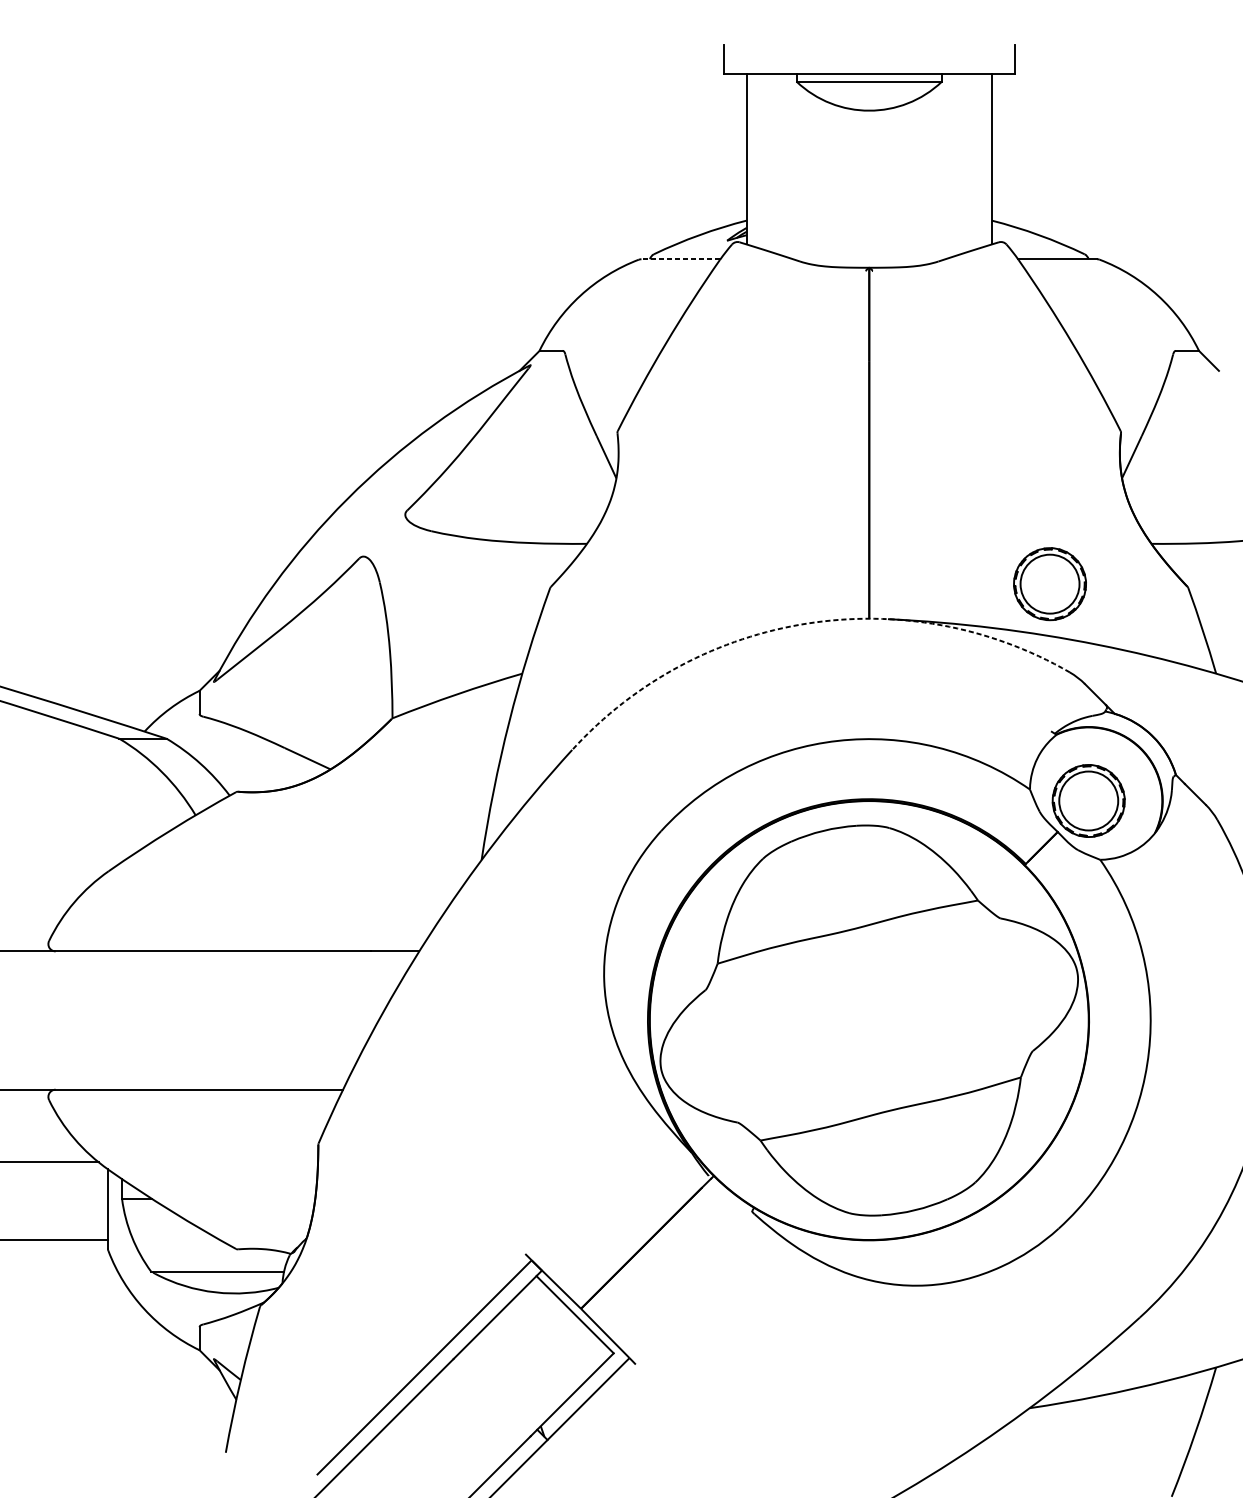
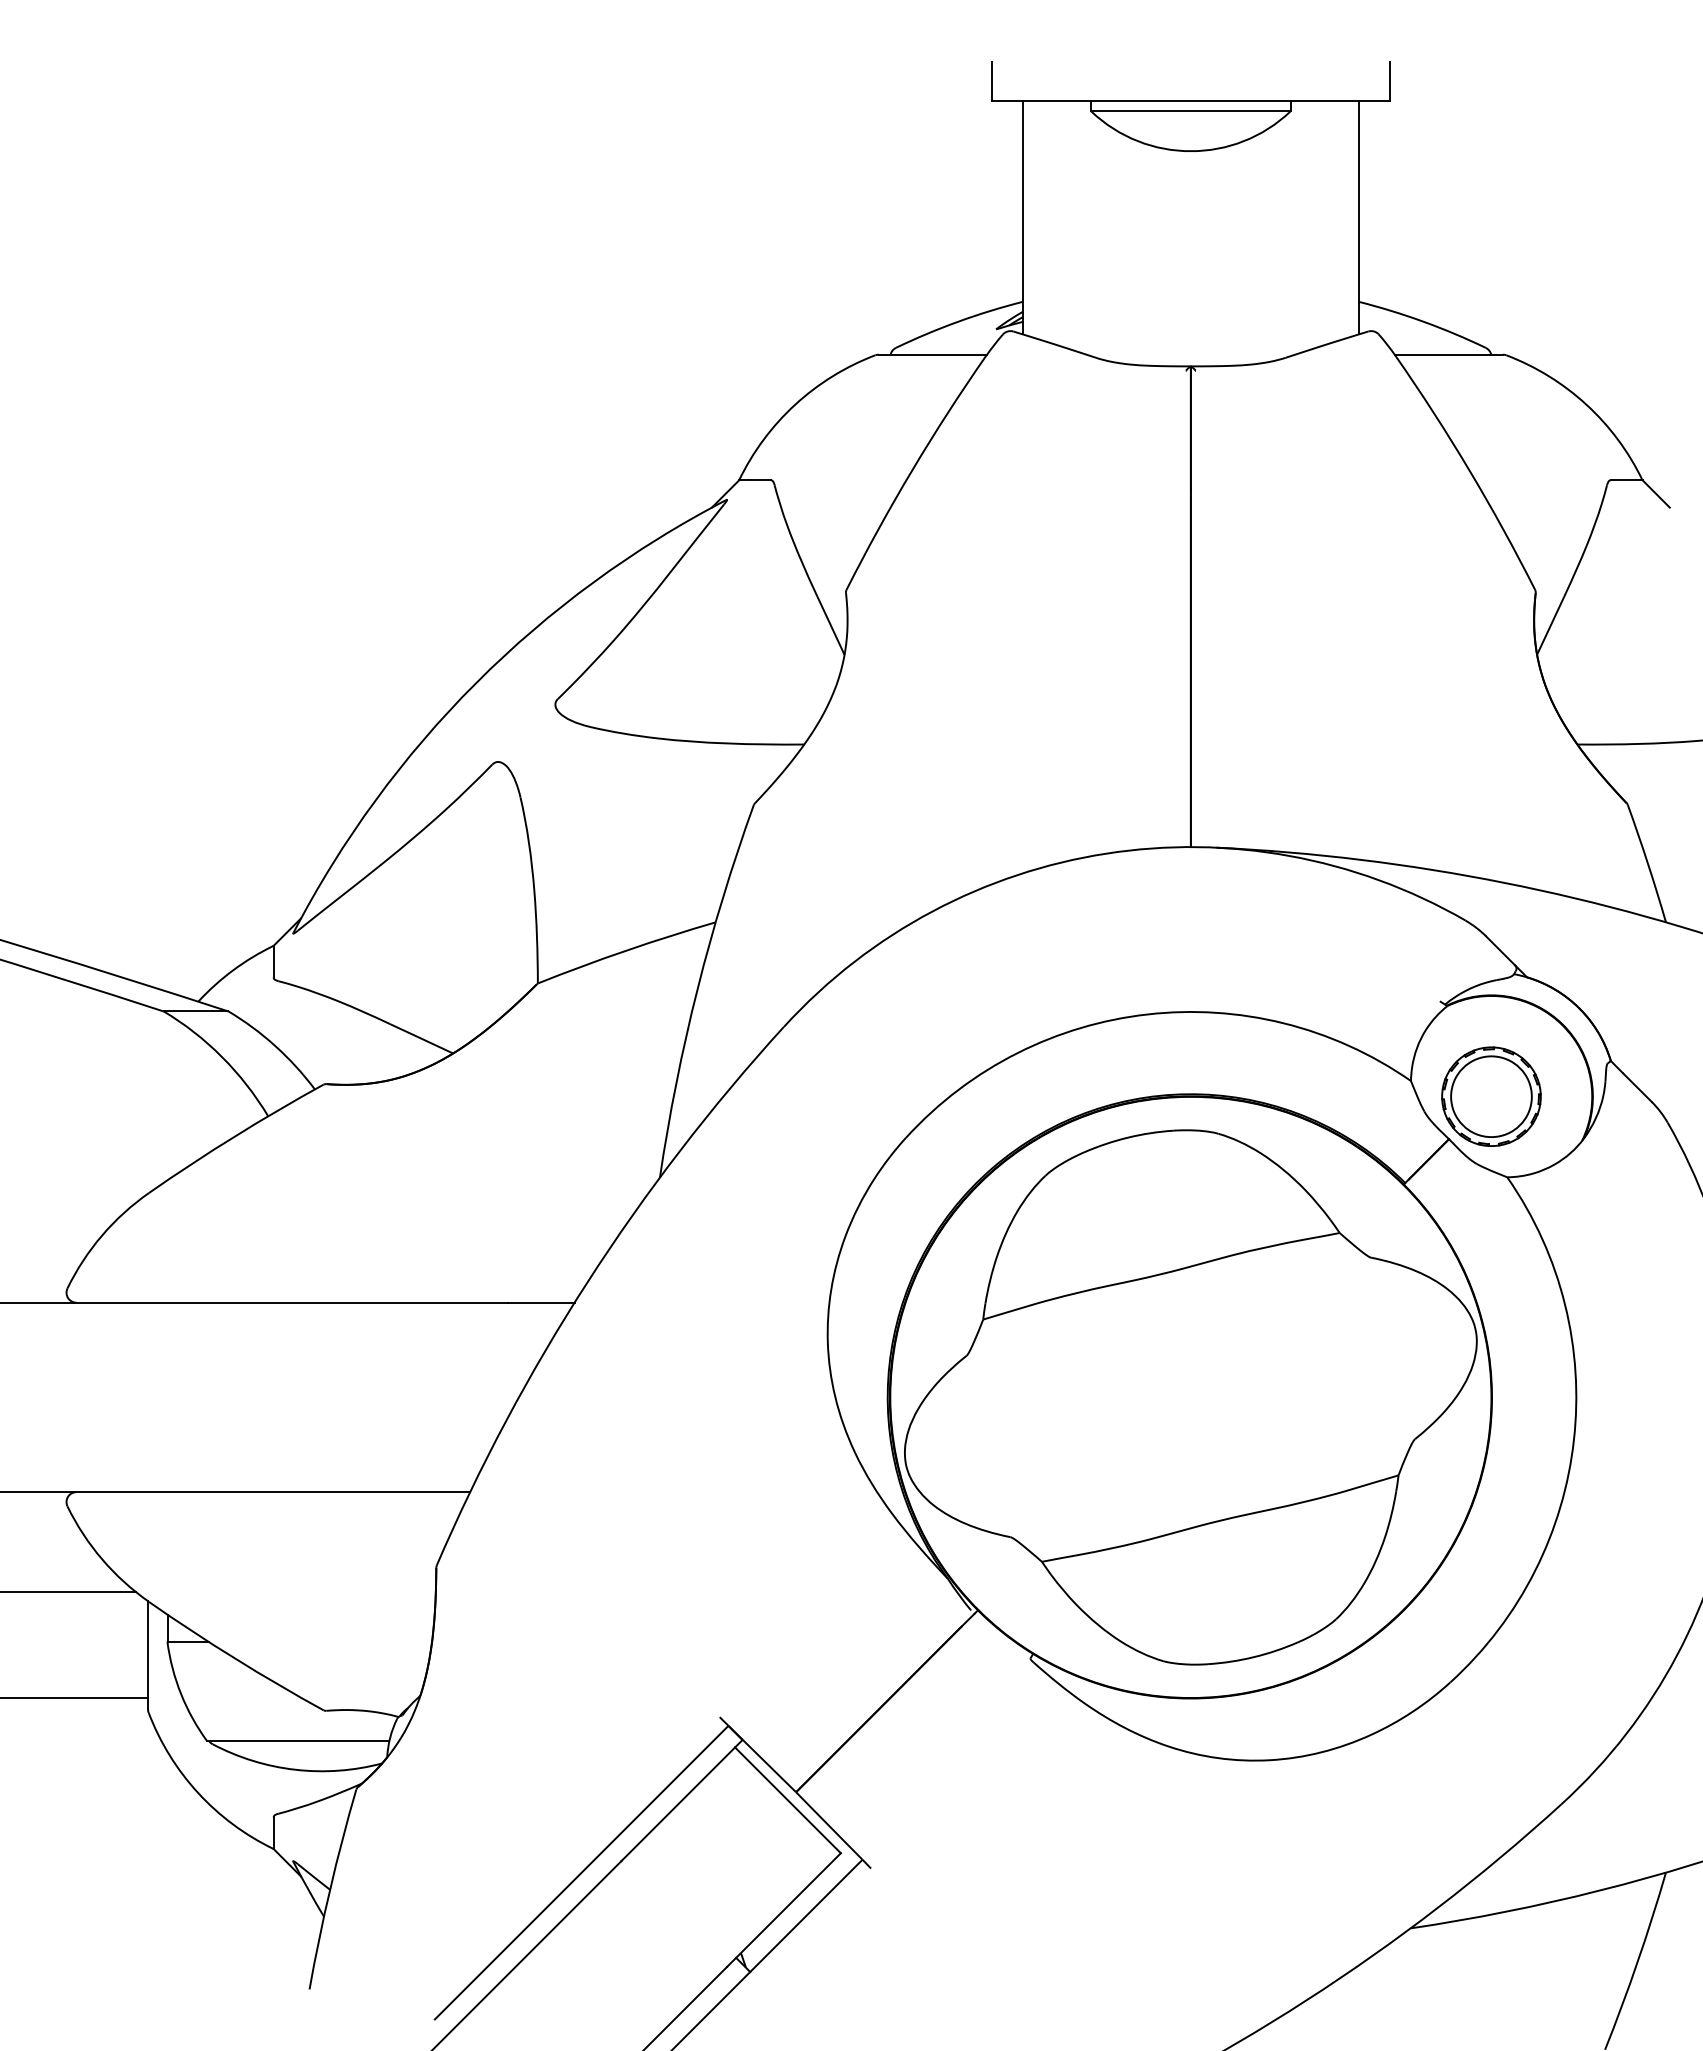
line: (680, 259) -> (932, 354), dashed -> solid
part: (1050, 583) -> (1438, 799), removed
arc: (807, 623) -> (1106, 853), dashed -> solid

